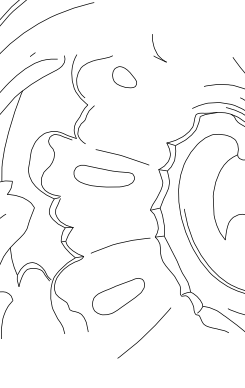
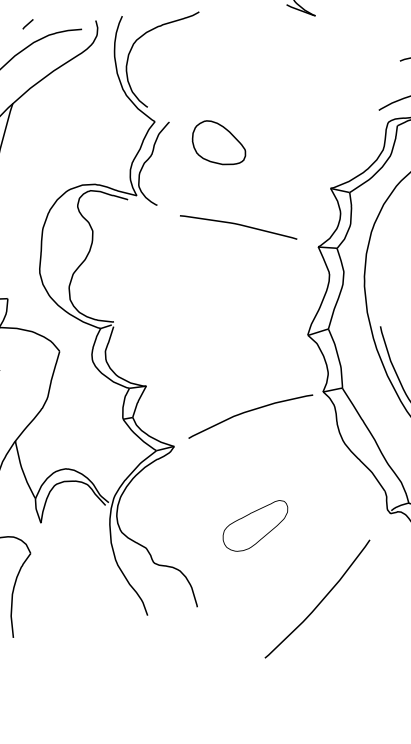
part: (124, 77) -> (218, 143), moved
part: (103, 176) -> (201, 271), removed
part: (118, 296) -> (255, 525), size x0.6

